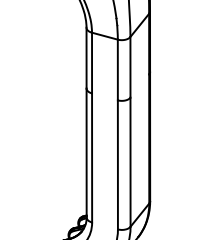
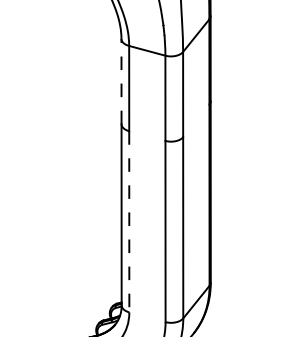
line: (86, 58) -> (121, 81), solid -> dashed
line: (92, 157) -> (129, 221), solid -> dashed

